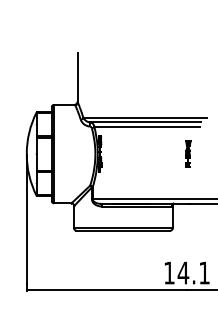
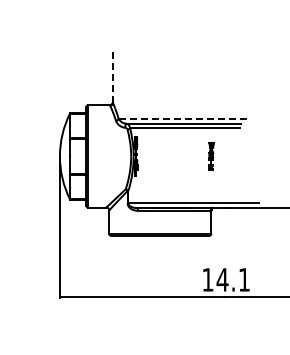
line: (77, 77) -> (112, 76), solid -> dashed
line: (144, 117) -> (182, 118), solid -> dashed
part: (188, 154) -> (211, 156), moved

